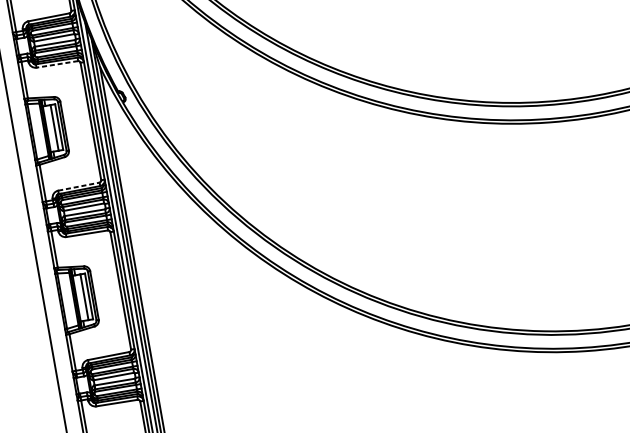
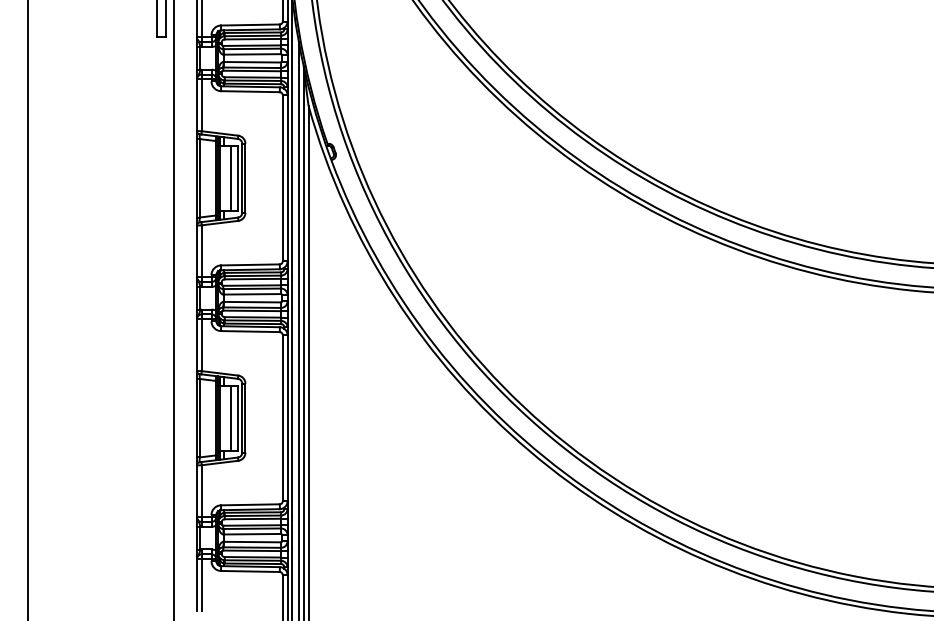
line: (56, 64) -> (249, 91), dashed -> solid
line: (78, 186) -> (250, 264), dashed -> solid

